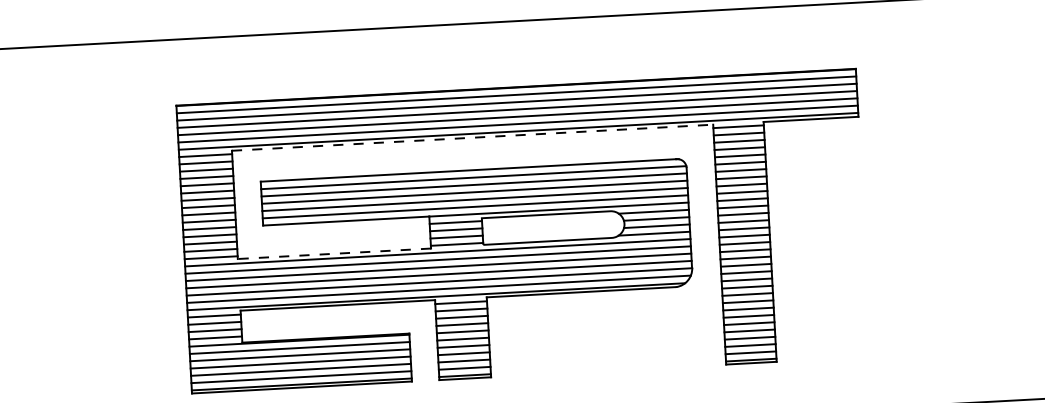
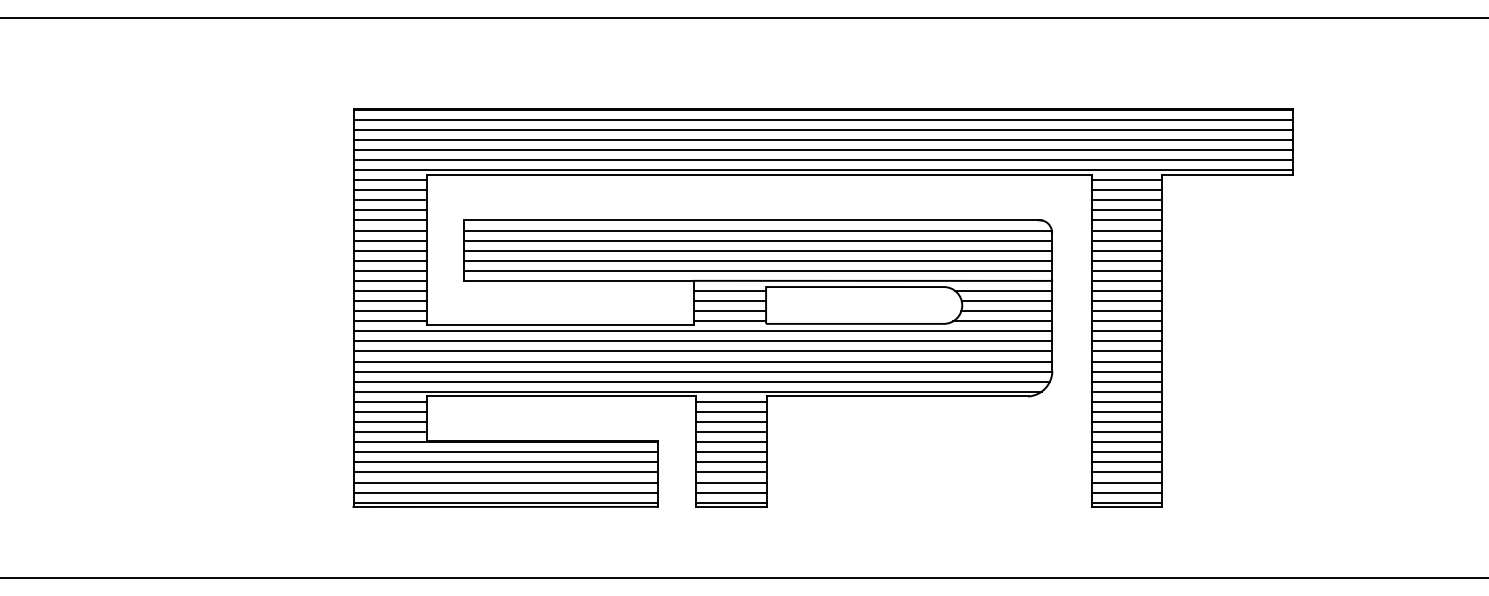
line: (472, 137) -> (759, 175), dashed -> solid
line: (334, 254) -> (560, 325), dashed -> solid

